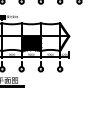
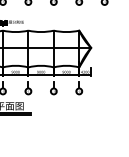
hatch: (30, 43) -> (40, 57), removed

